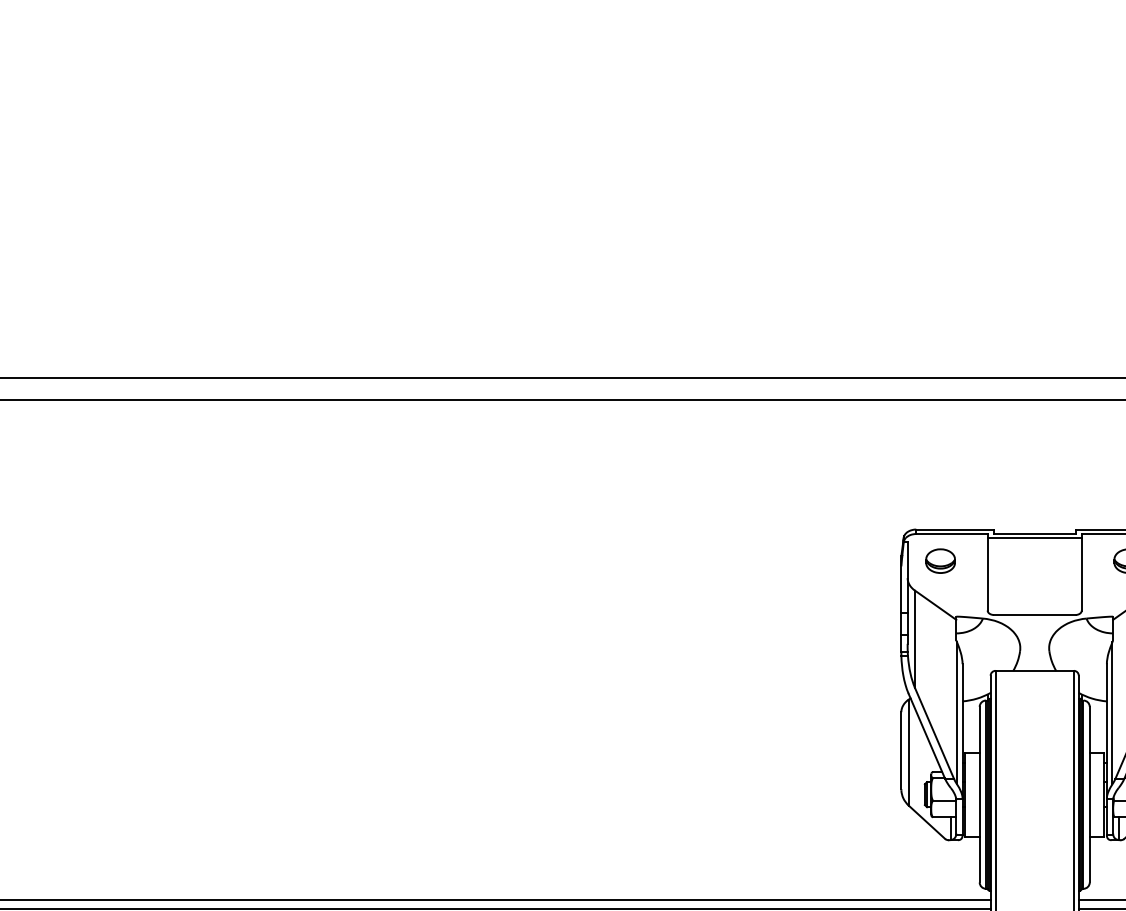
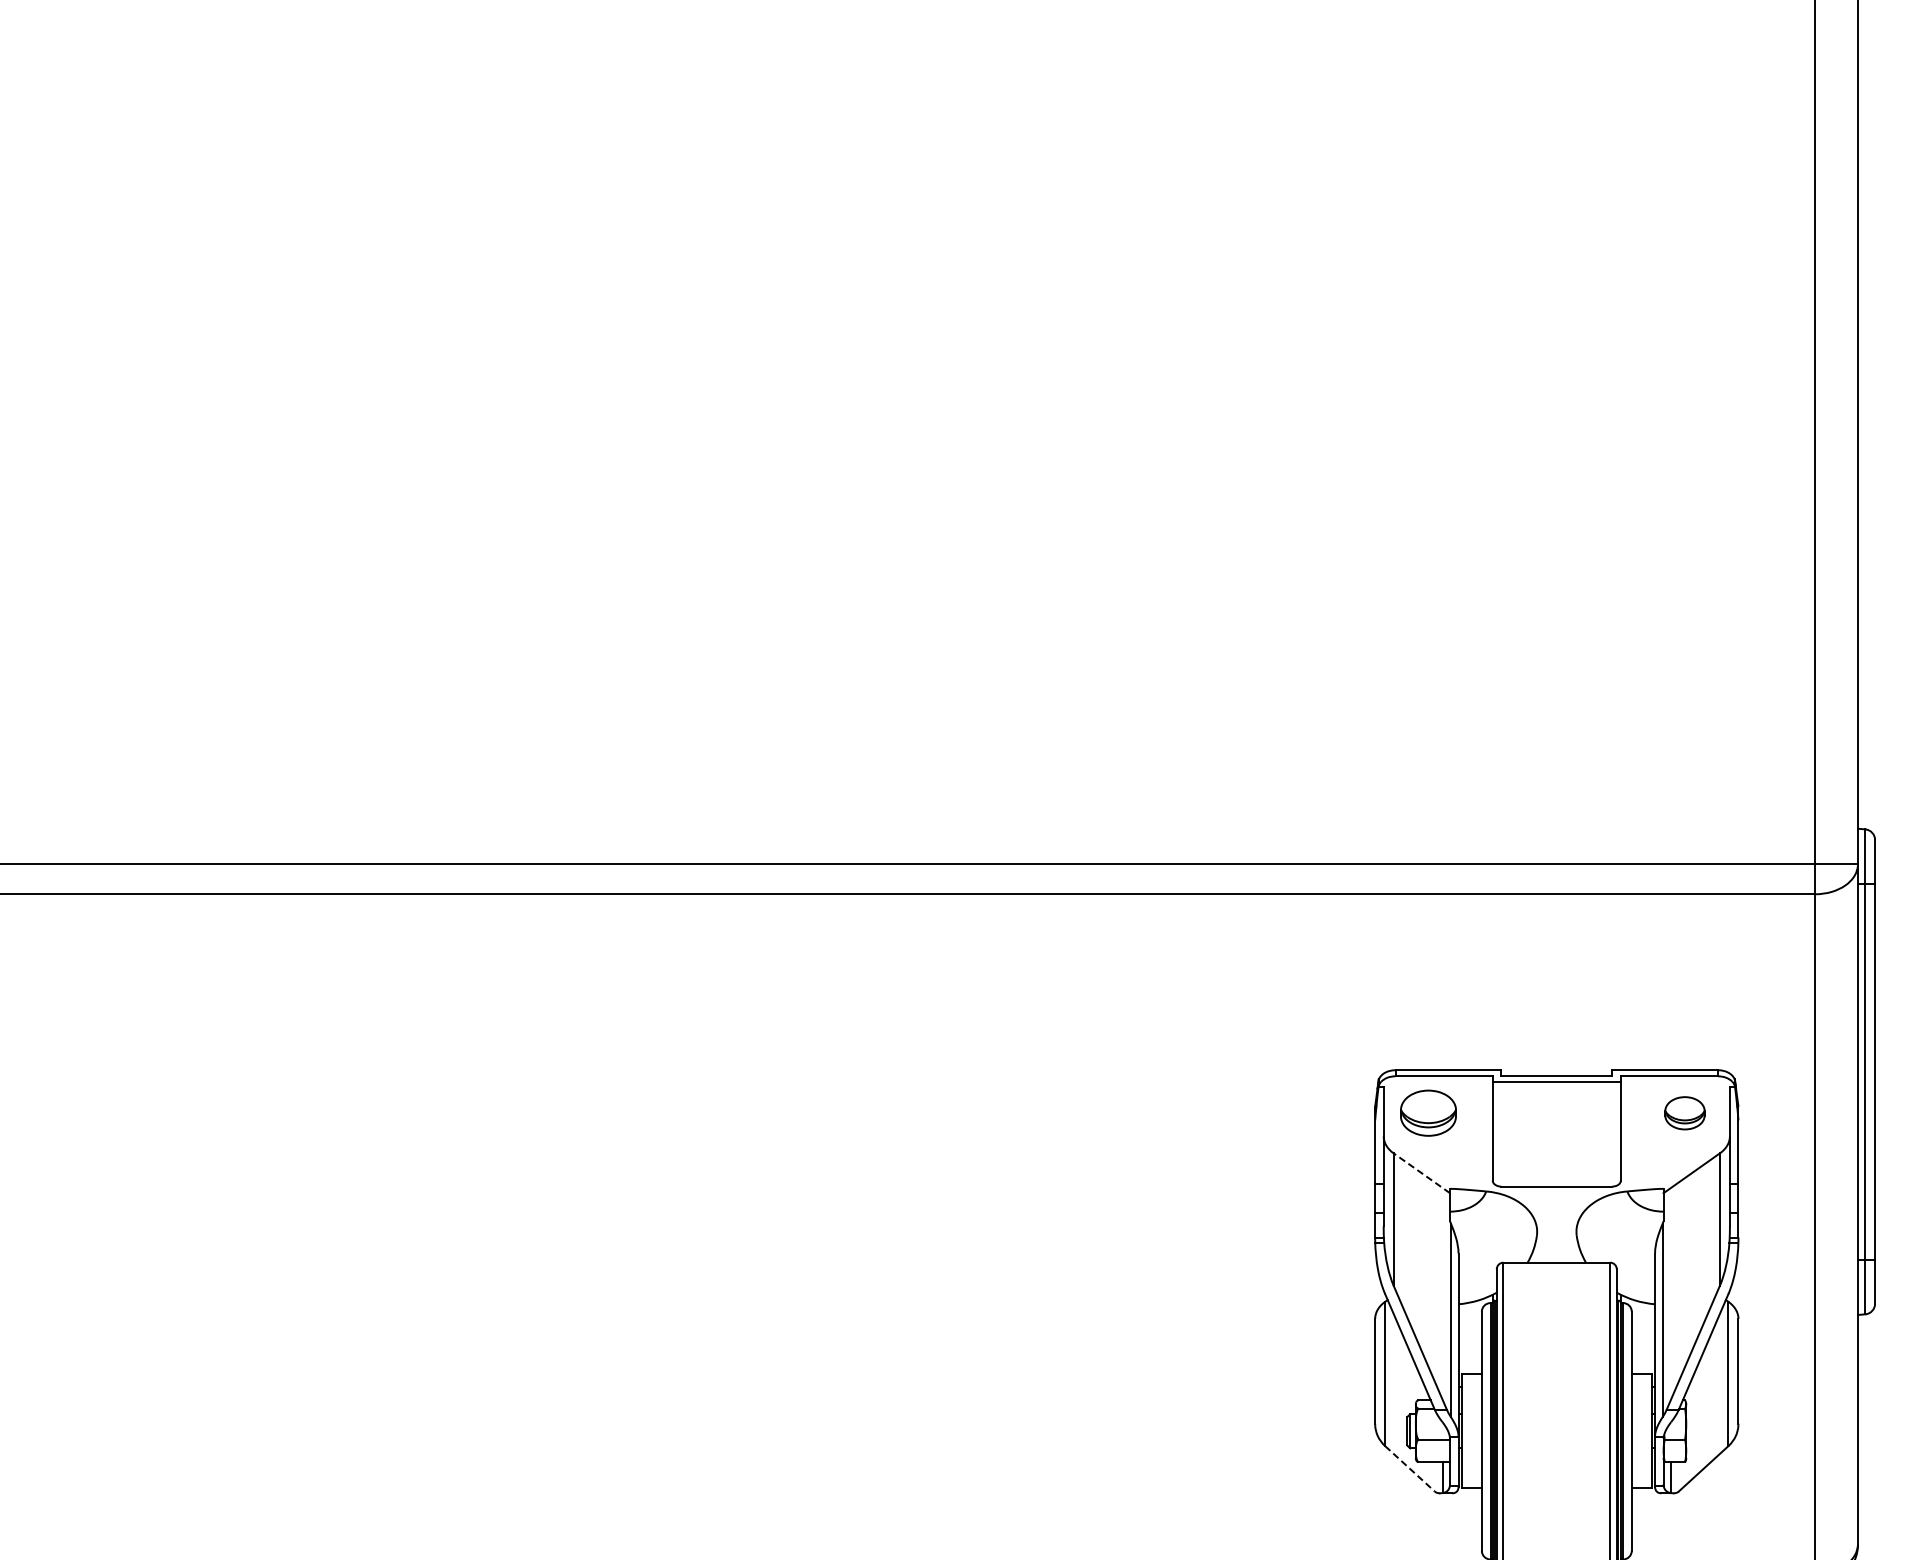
part: (940, 561) -> (1428, 1113), size x1.4
line: (935, 605) -> (1421, 1173), solid -> dashed
line: (926, 822) -> (1409, 1468), solid -> dashed

